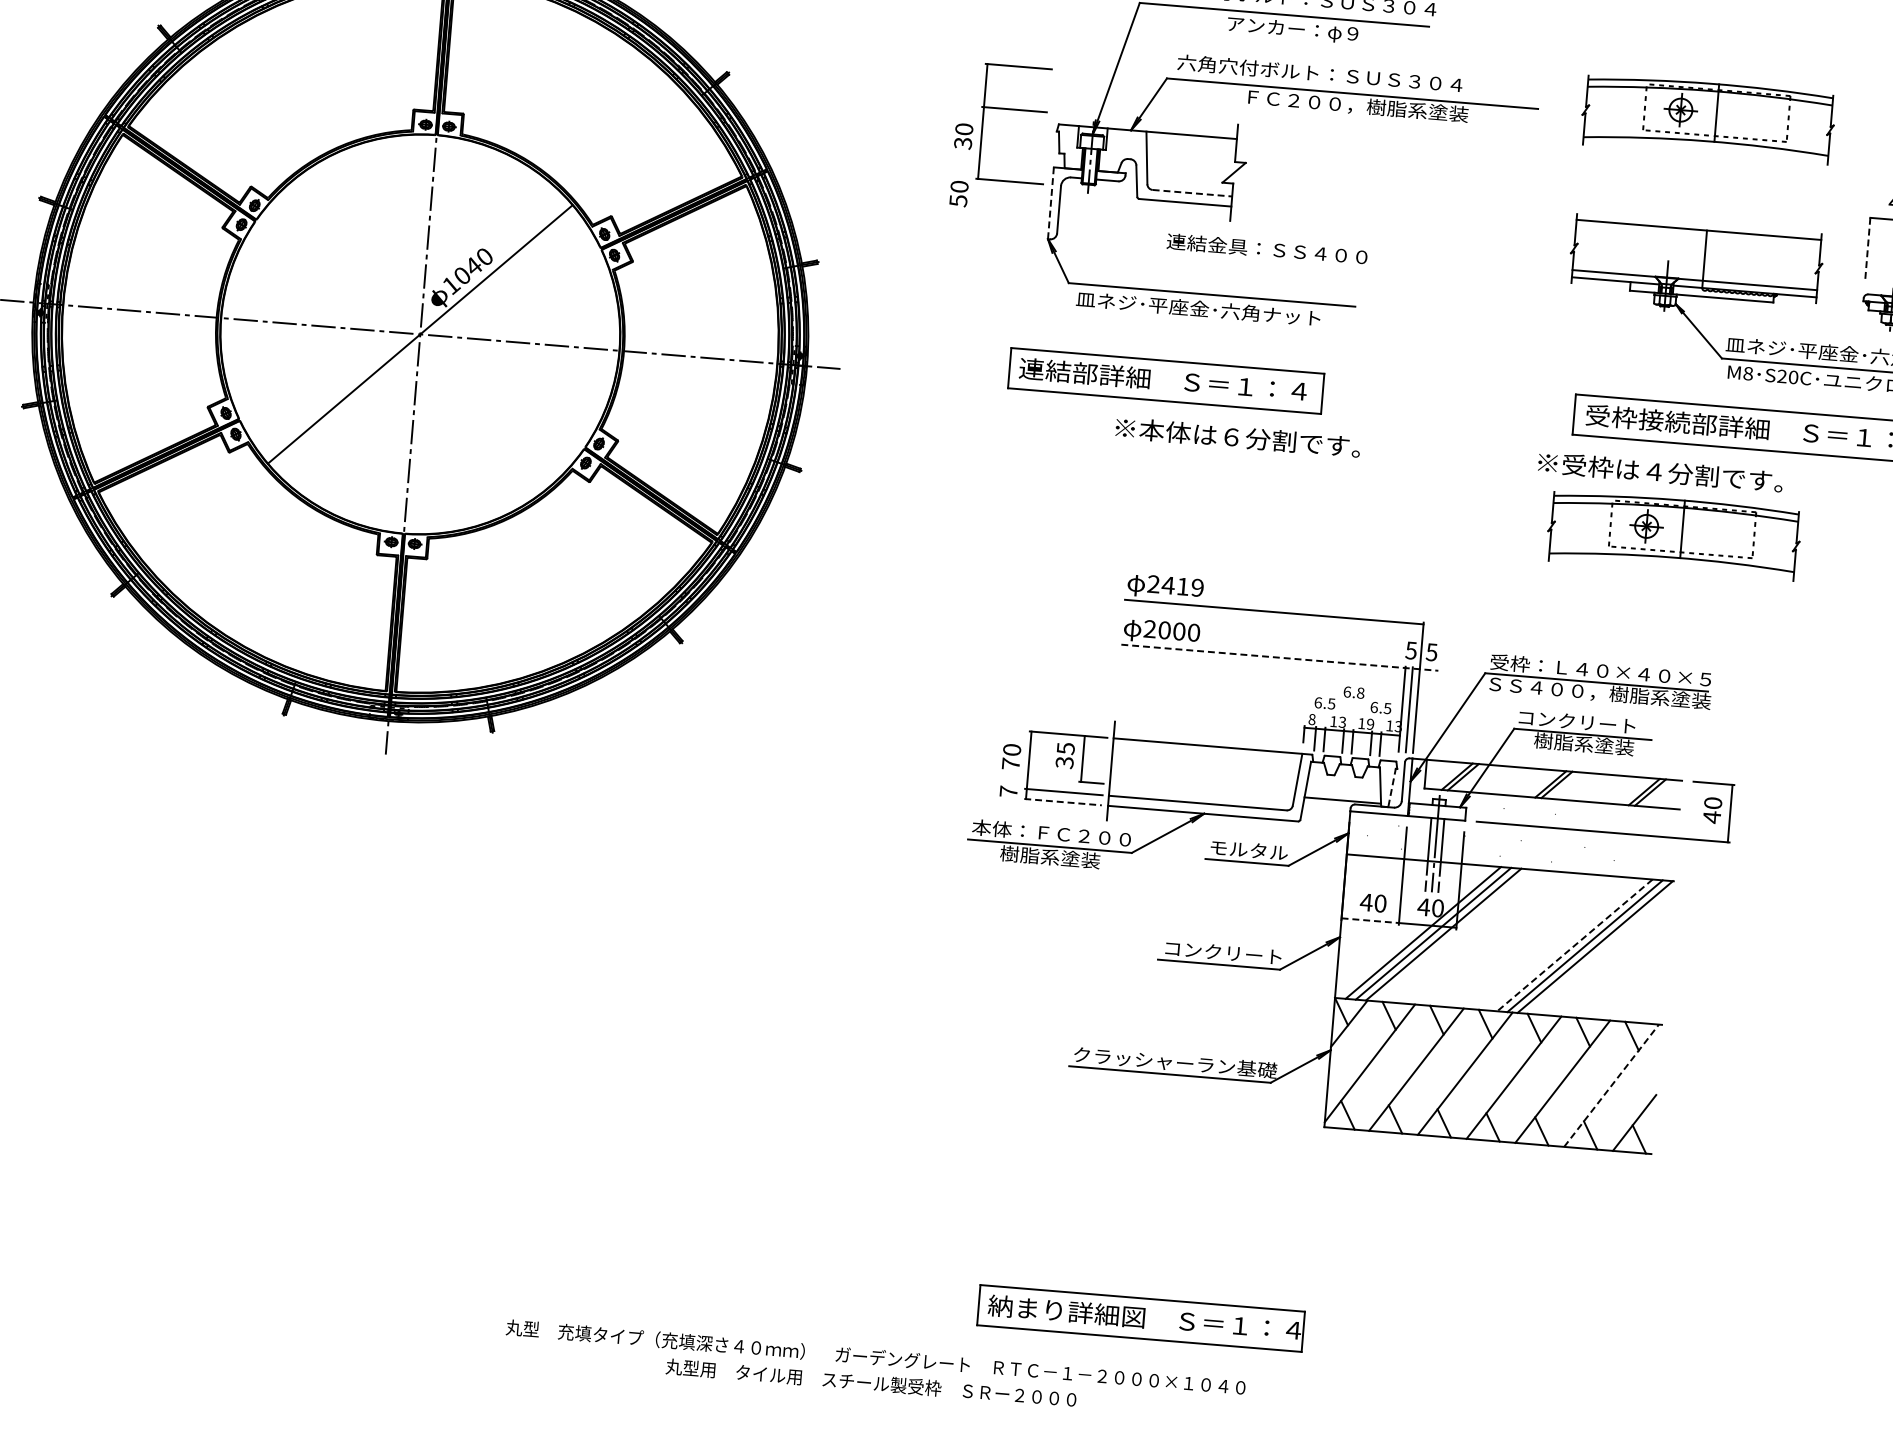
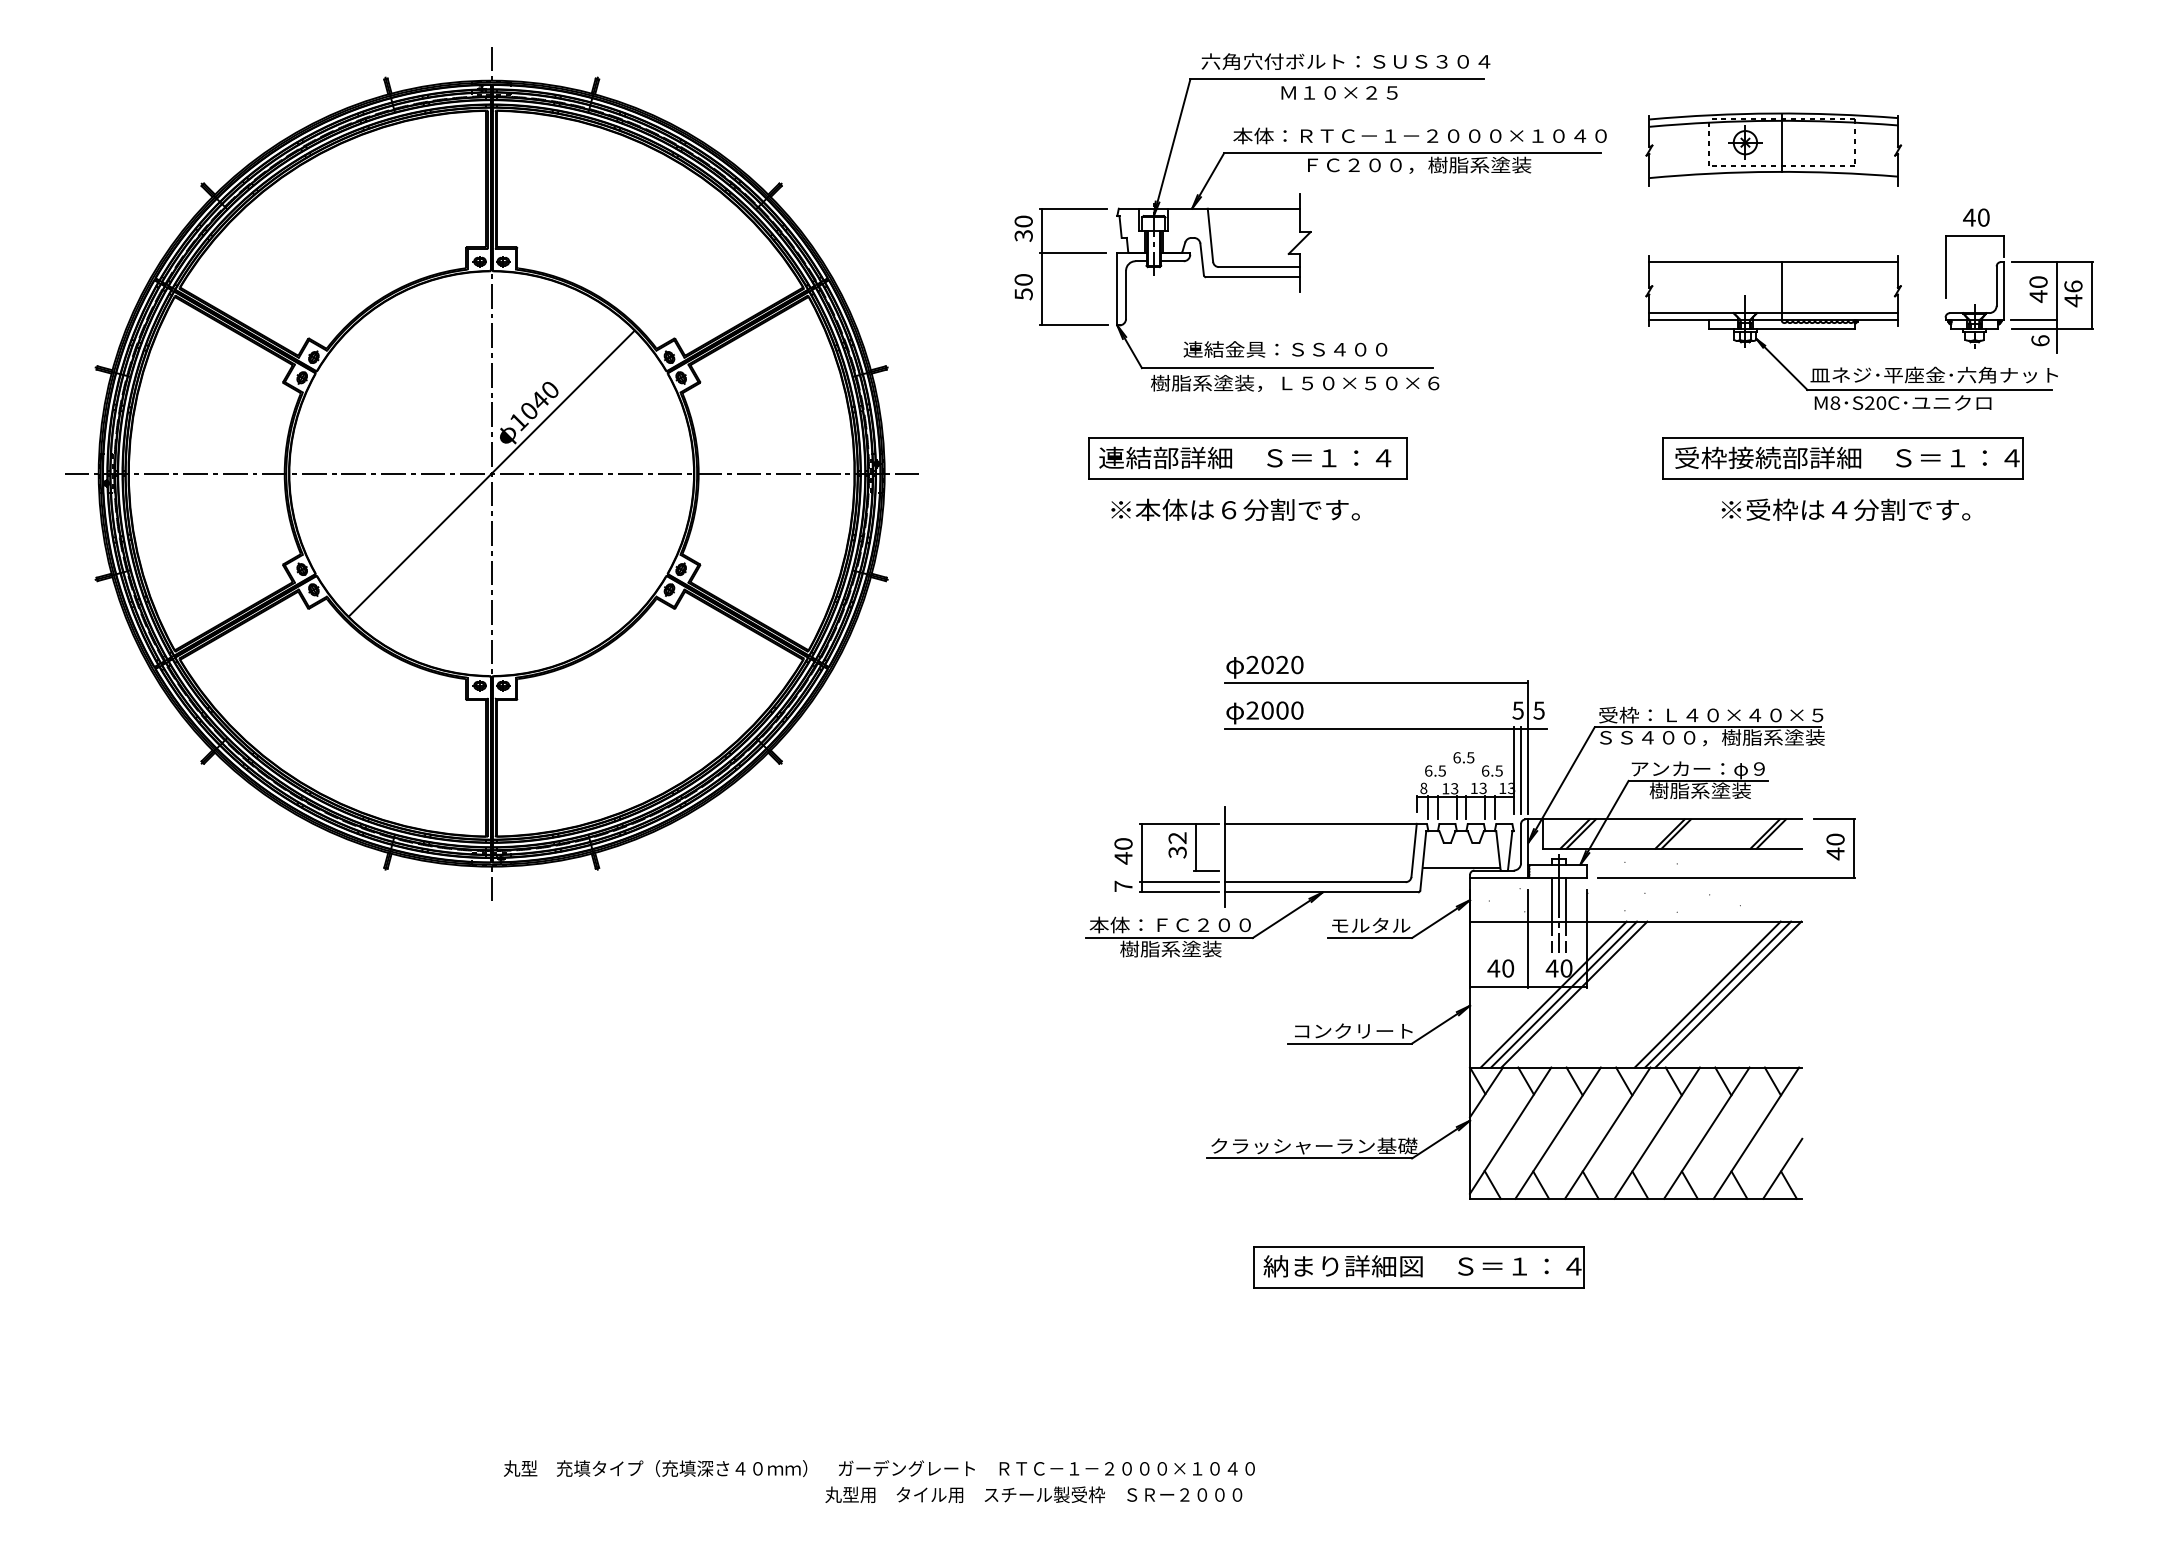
text: (1293, 30) -> (1347, 94), アンカー：φ９ -> Ｍ１０×２５
text: (1360, 76) -> (1419, 135), 六角穴付ボルト：ＳＵＳ３０４ -> 本体：ＲＴＣ－１－２０００×１０４０
part: (1015, 110) -> (1073, 253), moved
line: (1192, 193) -> (1259, 267), dashed -> solid
line: (1051, 202) -> (1117, 288), dashed -> solid
text: (1267, 249) -> (1285, 349), moved
line: (1867, 249) -> (1945, 267), dashed -> solid
text: (1218, 309) -> (1295, 382), 皿ネジ･平座金･六角ナット -> 樹脂系塗装，Ｌ５０×５０×６
text: (1237, 437) -> (1235, 509), moved
text: (1660, 471) -> (1845, 509), moved
part: (1673, 535) -> (1773, 572), removed
text: (1182, 586) -> (1281, 664), 2419 -> 2020
line: (1280, 657) -> (1386, 728), dashed -> solid
text: (1360, 692) -> (1470, 757), 6.8 -> 6.5
text: (1369, 724) -> (1482, 788), 19 -> 13
text: (1582, 724) -> (1697, 770), コンクリート -> アンカー：φ９
text: (1065, 748) -> (1177, 838), 35 -> 32
text: (1010, 764) -> (1123, 858), 70 -> 40
line: (1392, 787) -> (1510, 850), dashed -> solid
line: (1063, 802) -> (1179, 892), dashed -> solid
line: (1370, 920) -> (1499, 986), dashed -> solid
line: (1574, 945) -> (1707, 994), dashed -> solid
line: (1611, 1085) -> (1756, 1132), dashed -> solid
part: (1140, 1318) -> (1418, 1267), moved
text: (875, 1357) -> (879, 1468), moved

